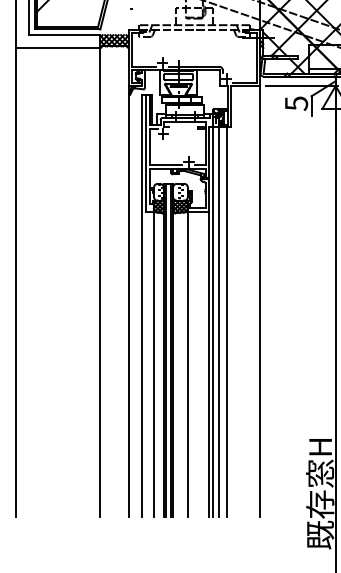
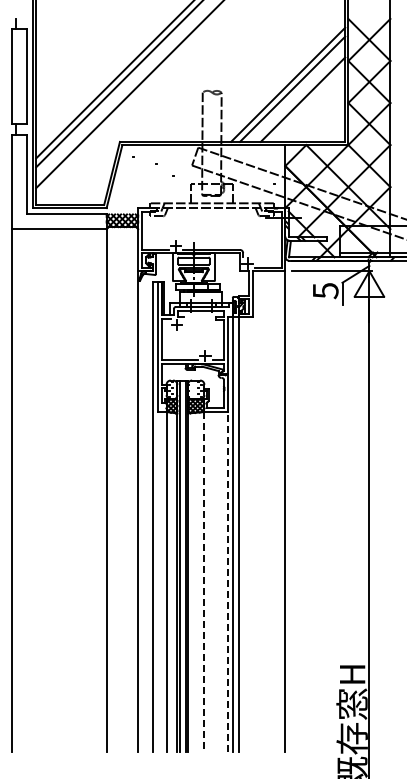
line: (227, 321) -> (248, 534), removed
line: (209, 363) -> (228, 581), solid -> dashed
line: (187, 364) -> (204, 582), solid -> dashed

